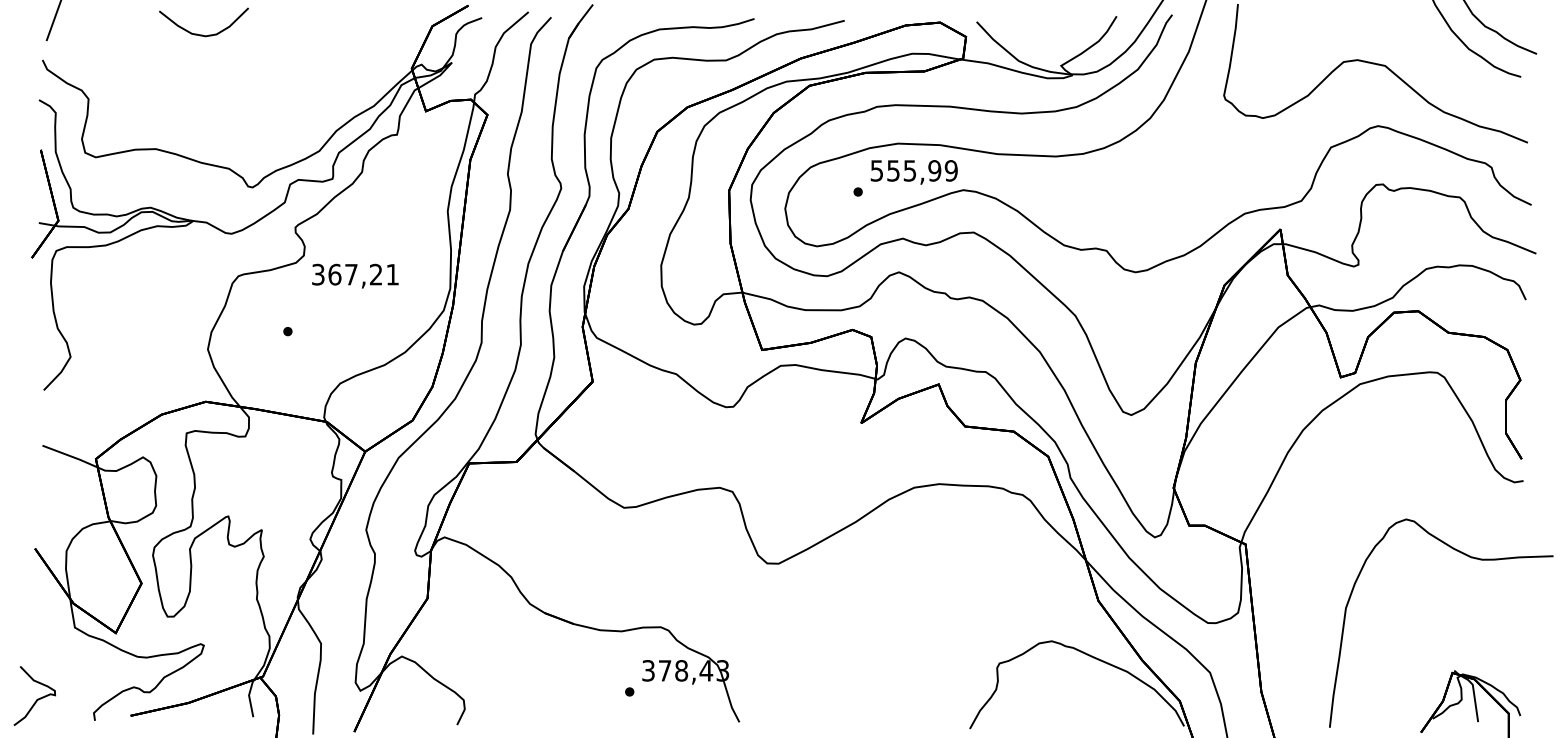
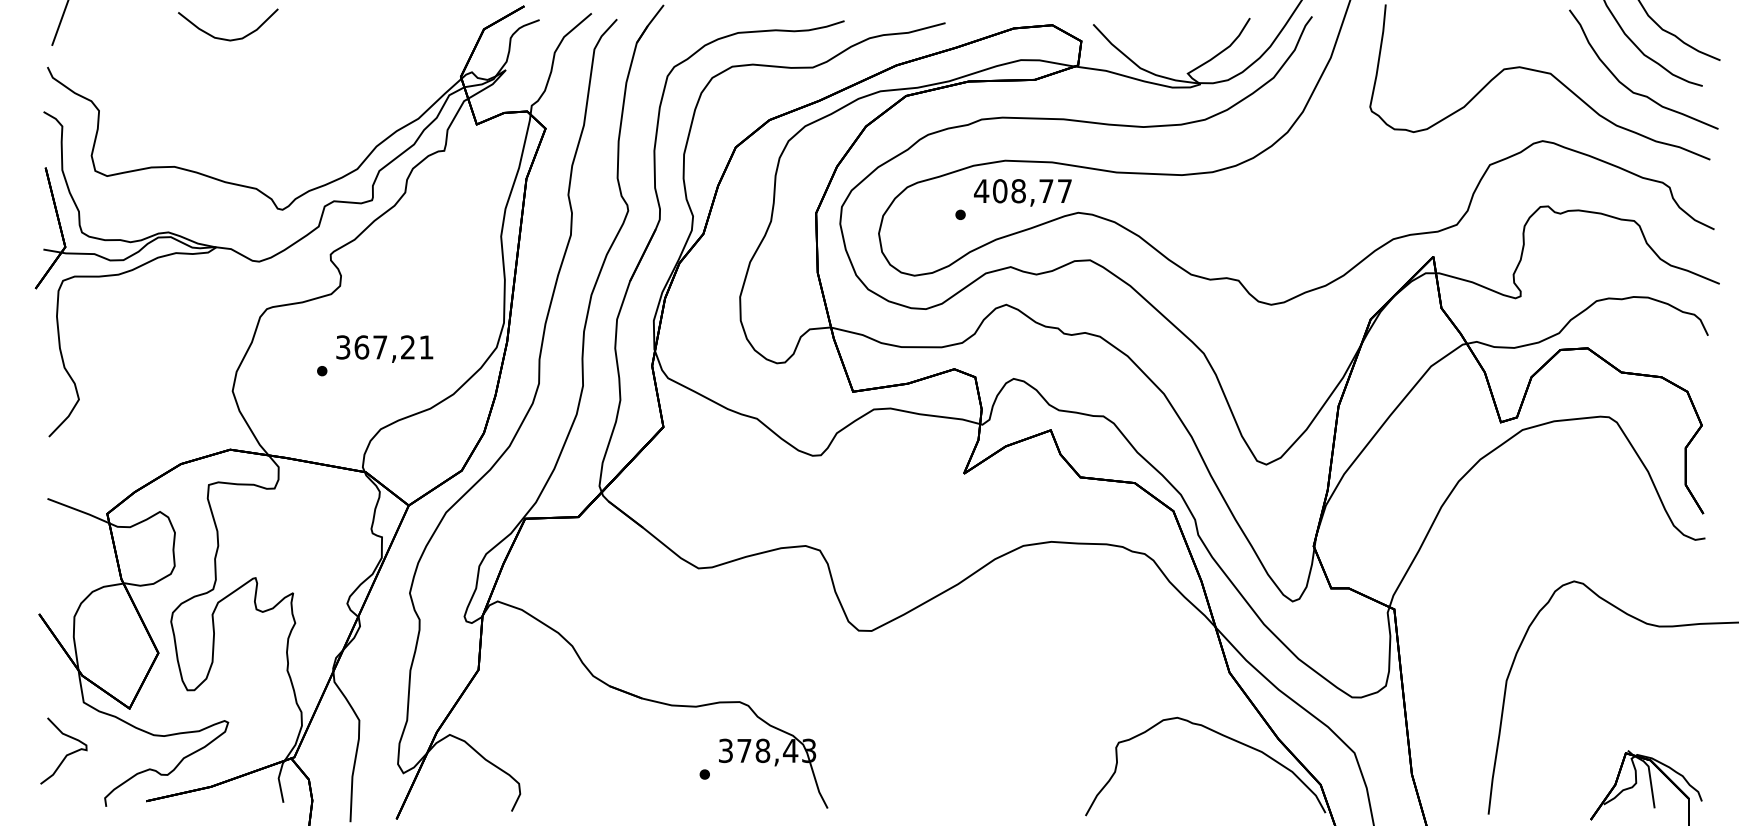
curve: (1453, 77) -> (1627, 86), added
text: (914, 171) -> (1023, 191), 555,99 -> 408,77
text: (355, 275) -> (384, 348), moved
curve: (37, 699) -> (66, 754), moved

